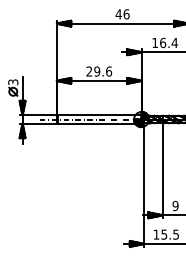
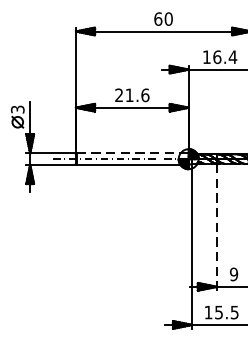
text: (122, 14) -> (163, 19), 46 -> 60
text: (97, 71) -> (129, 95), 29.6 -> 21.6
line: (99, 115) -> (132, 153), solid -> dashed
line: (162, 170) -> (216, 227), solid -> dashed

